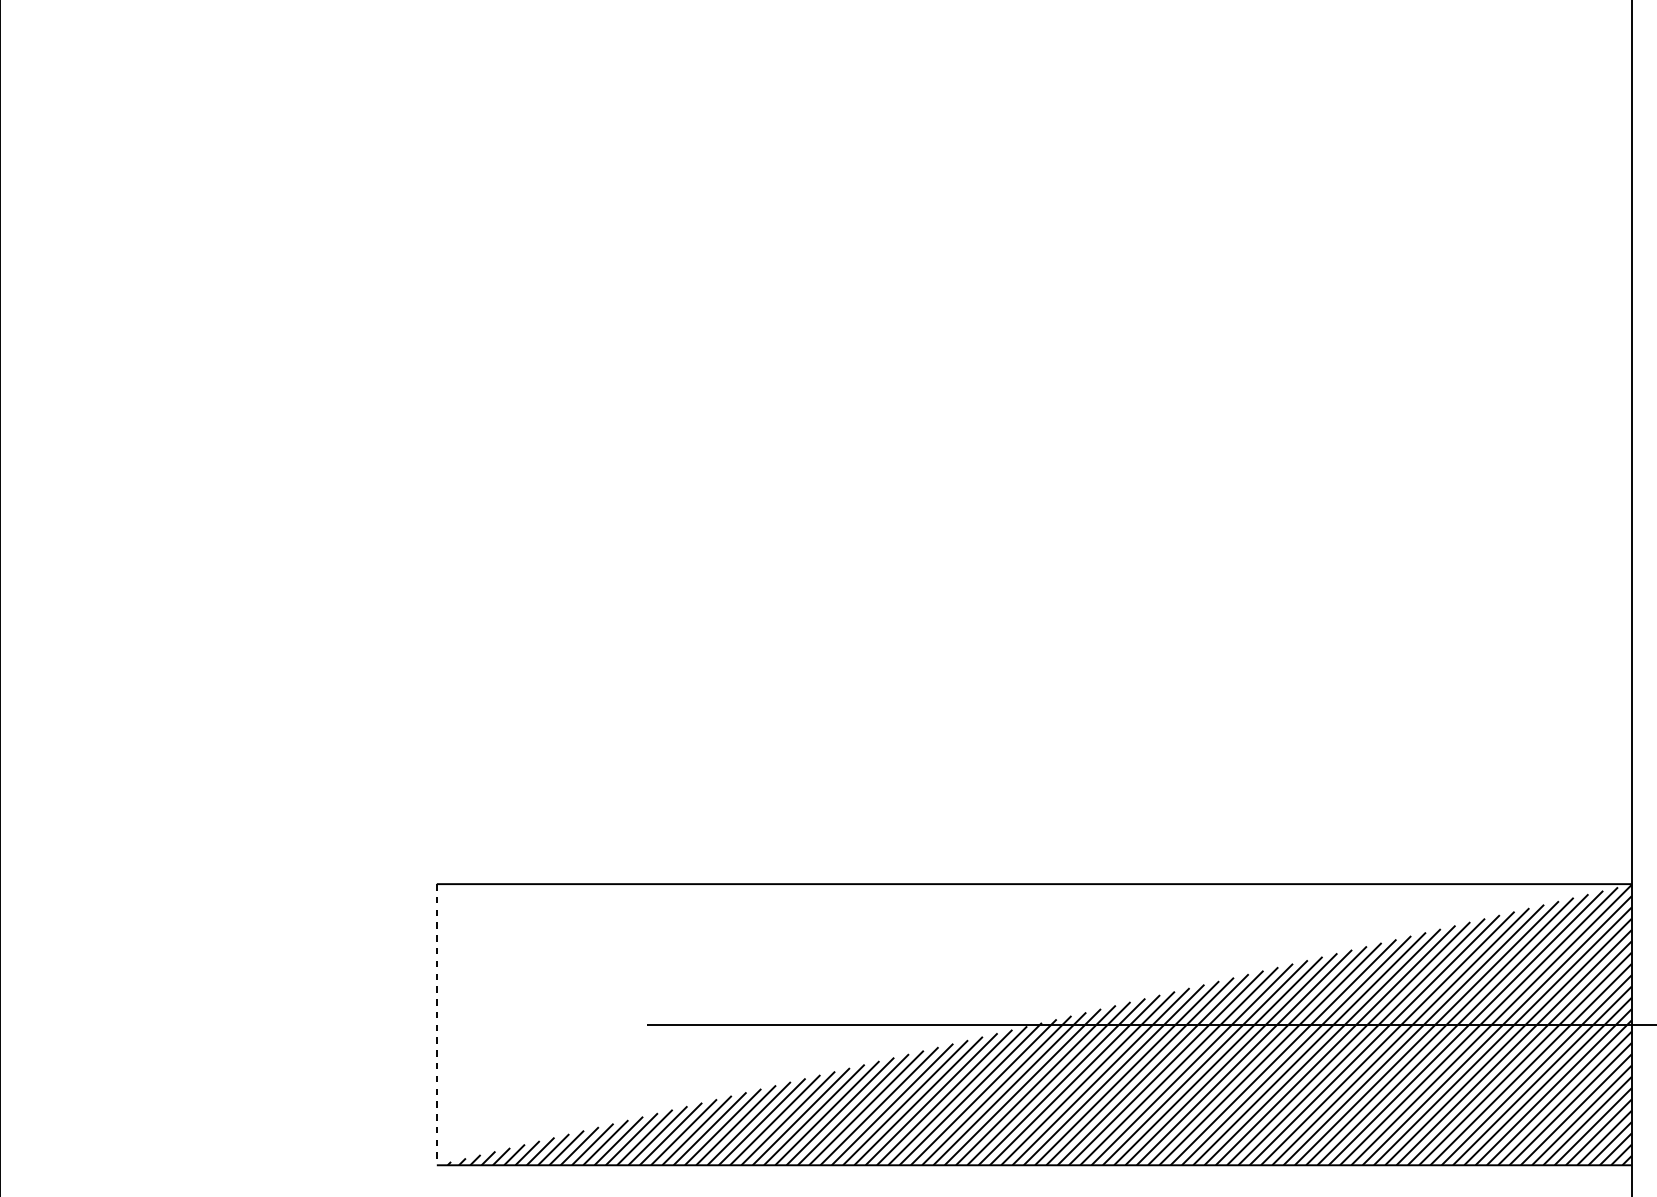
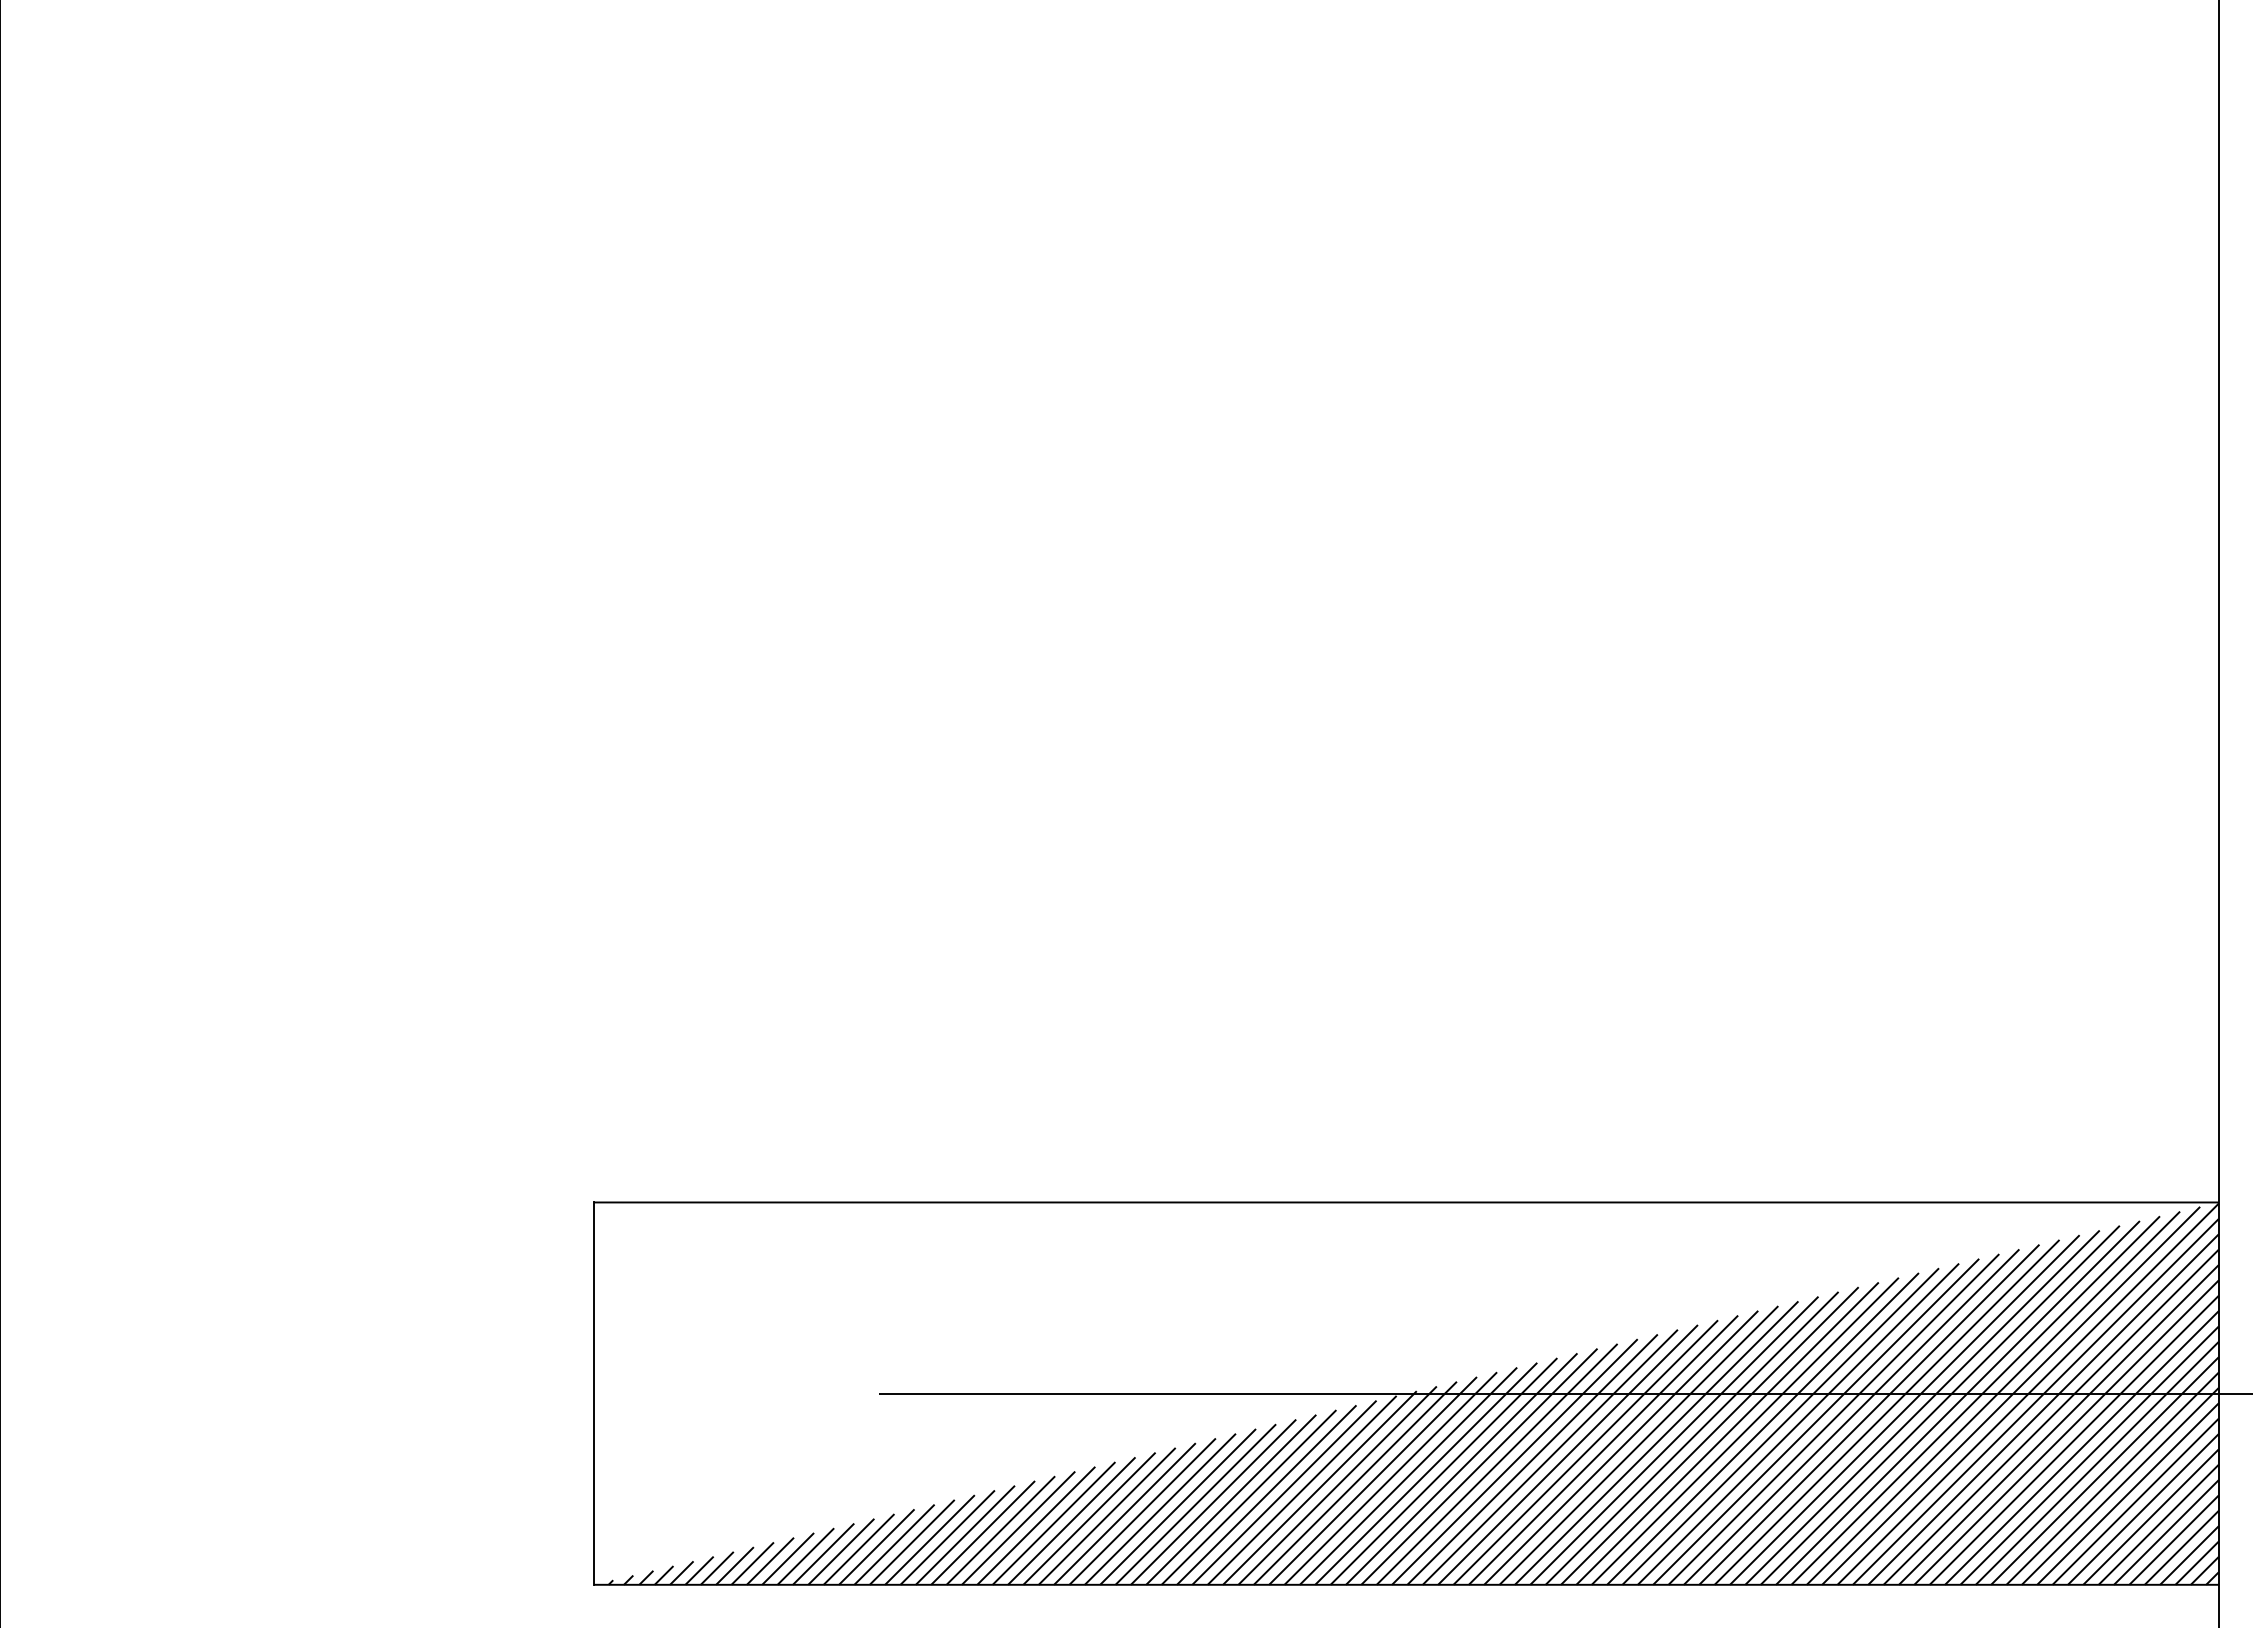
line: (436, 1025) -> (593, 1394), dashed -> solid

